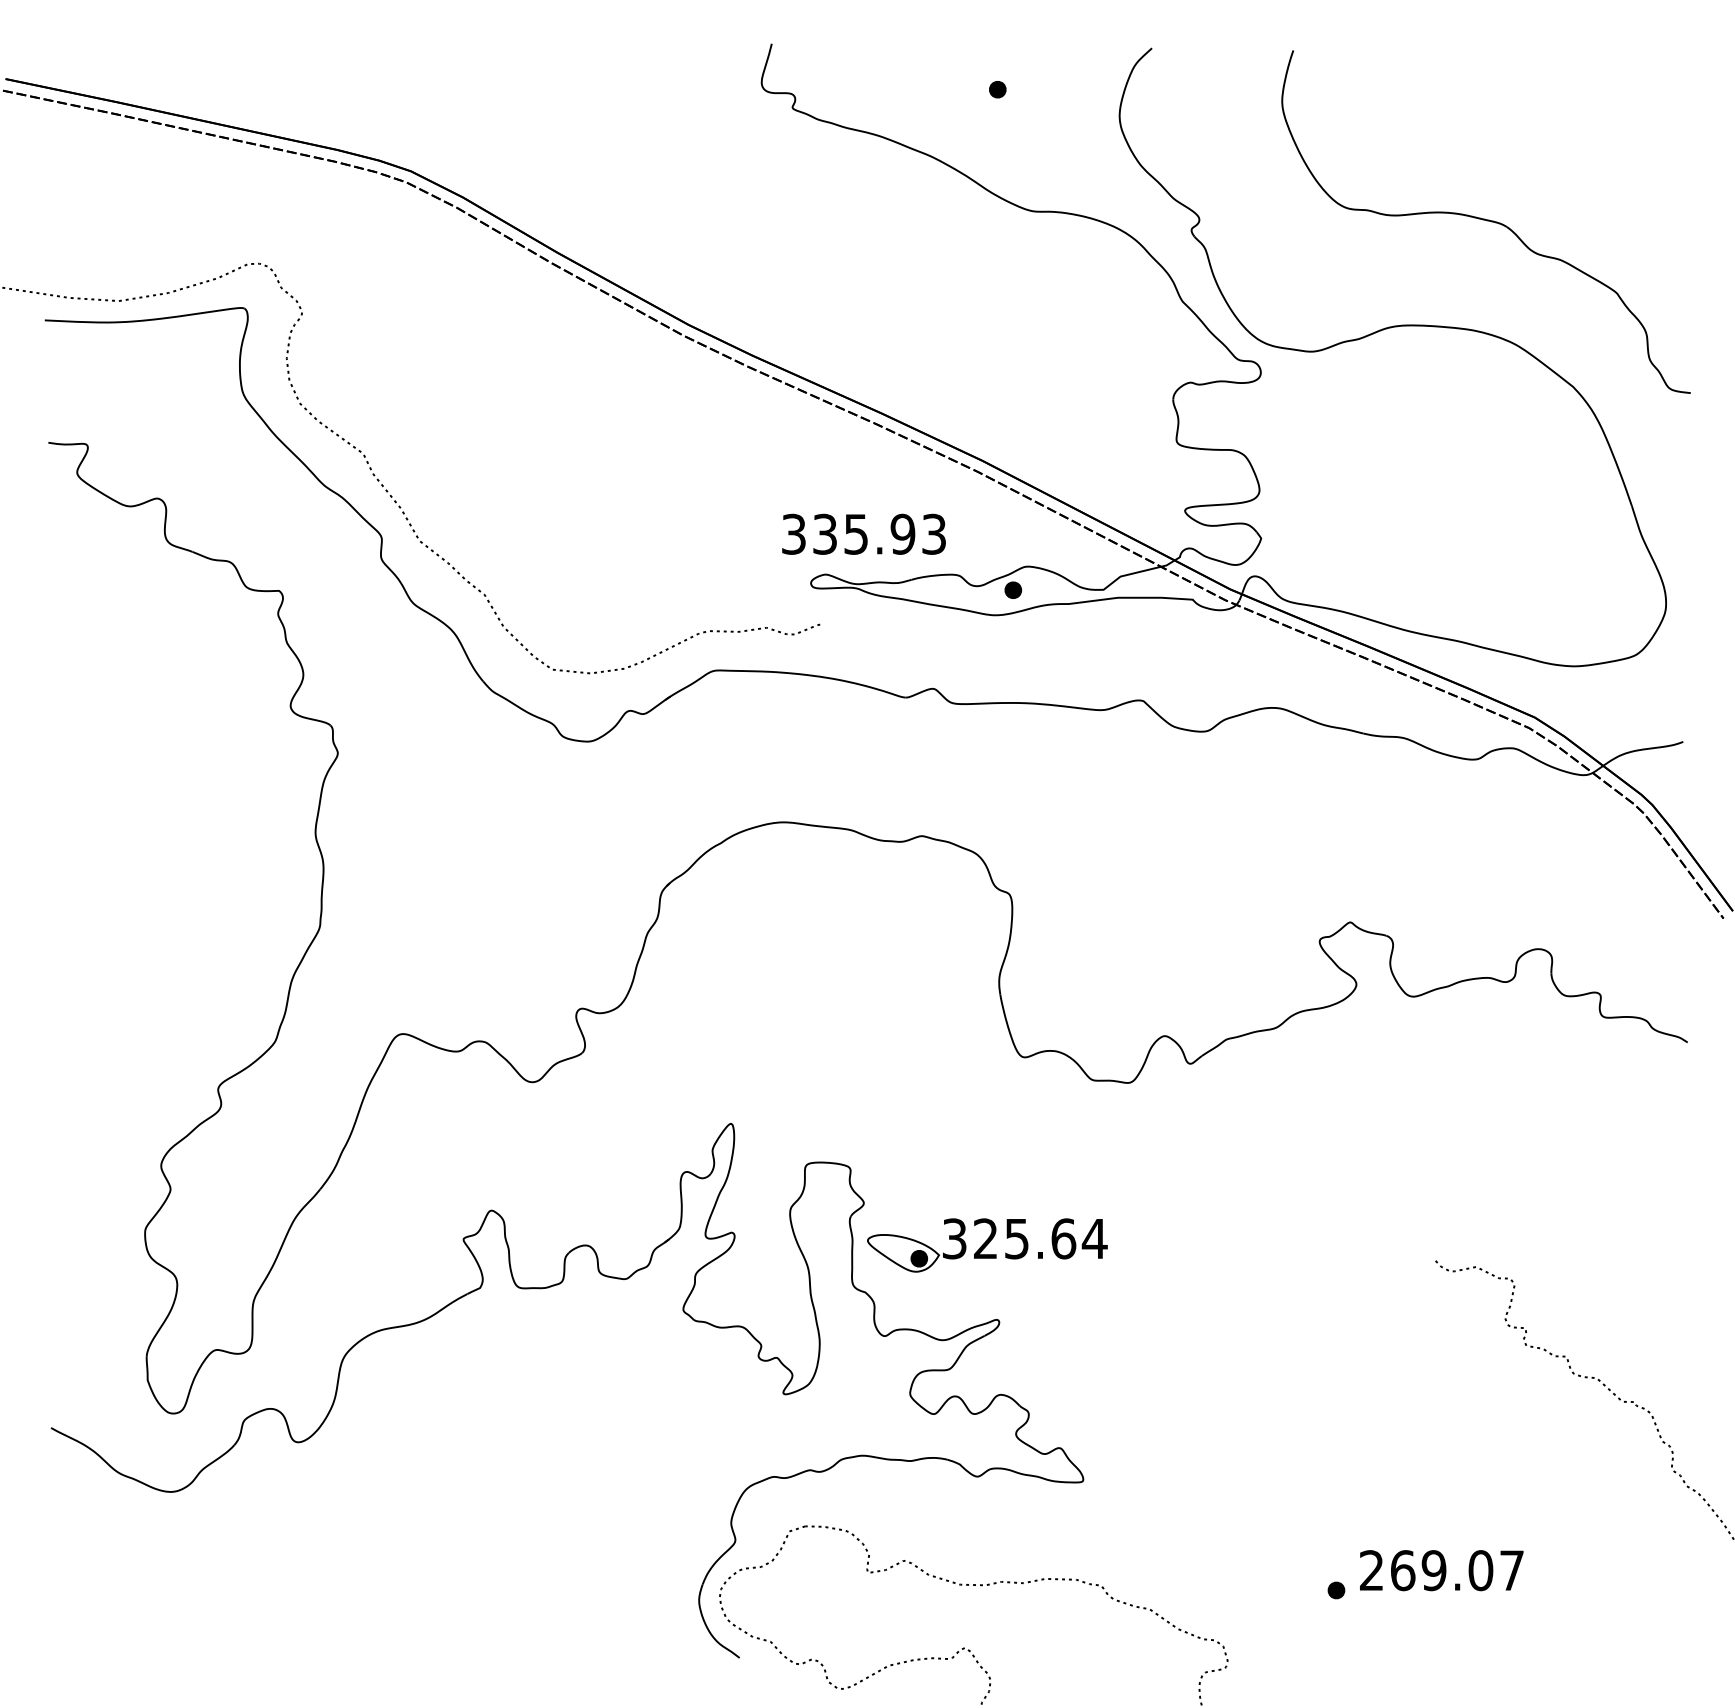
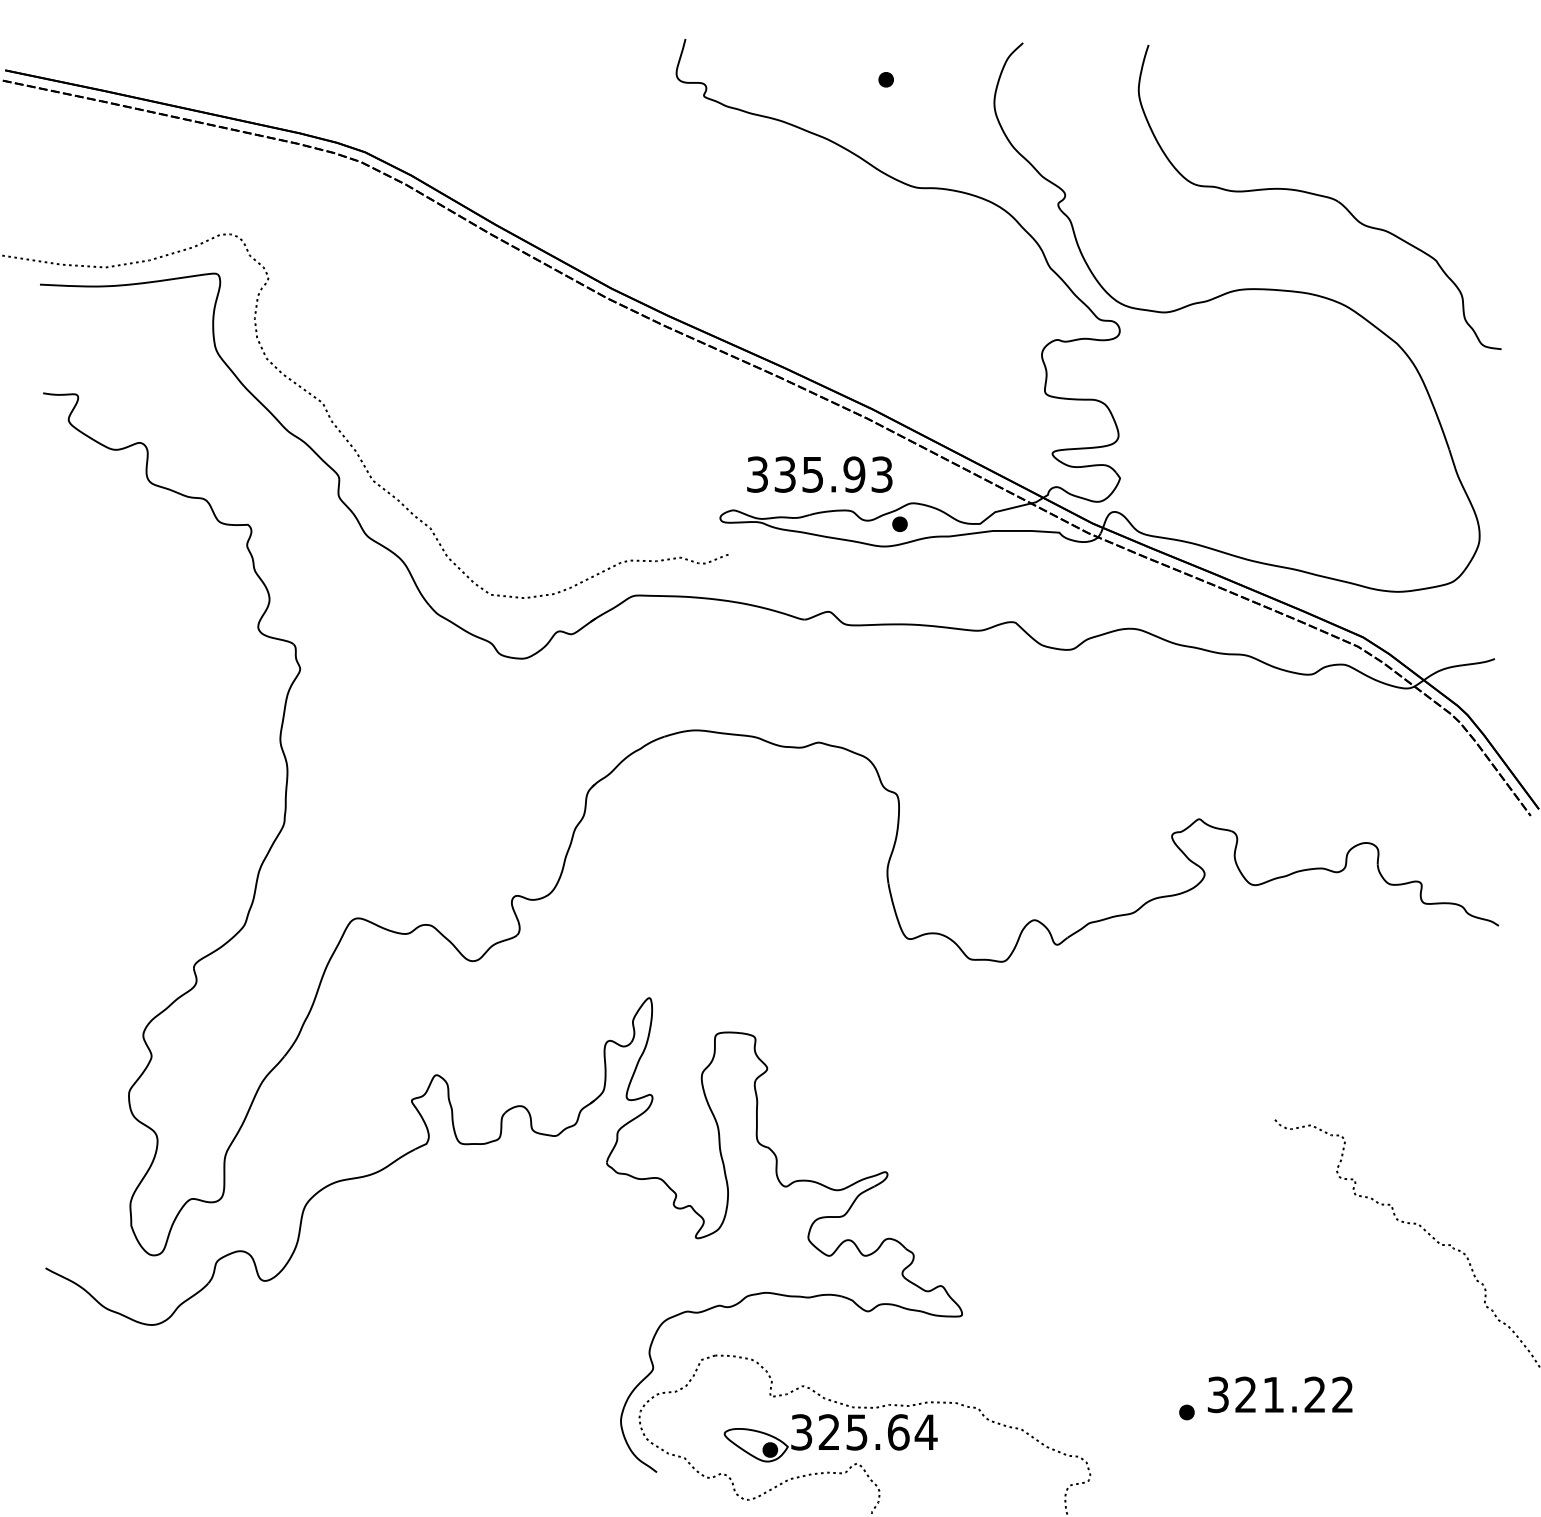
text: (863, 533) -> (819, 473), moved
part: (987, 1245) -> (830, 1438), moved
text: (1441, 1570) -> (1280, 1394), 269.07 -> 321.22

